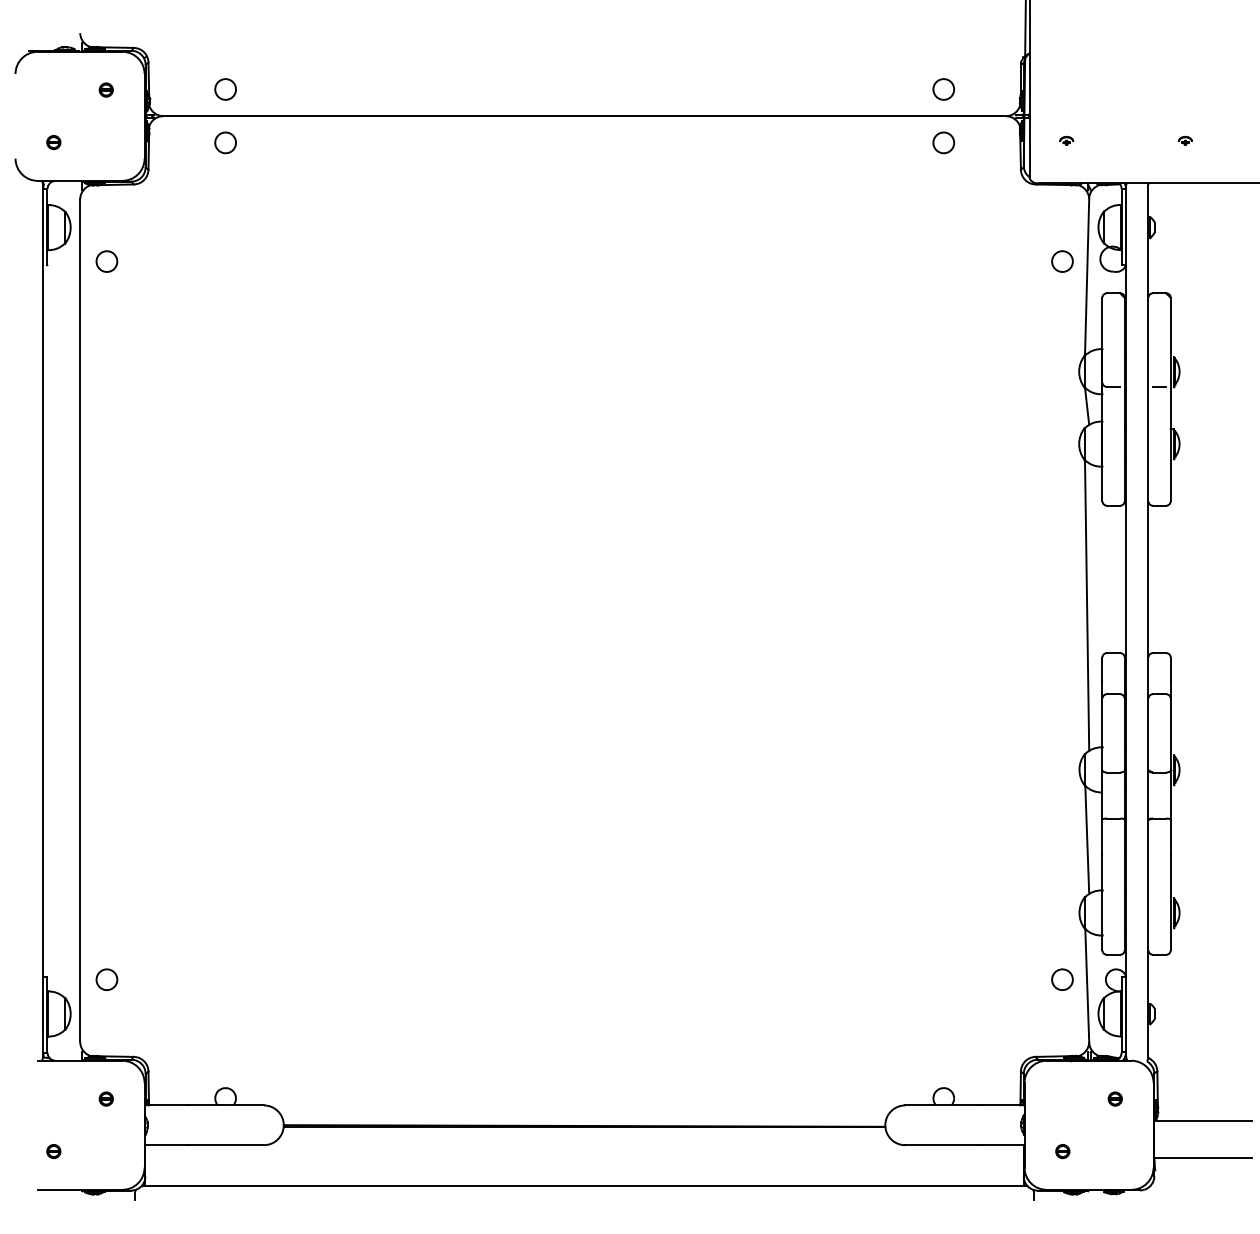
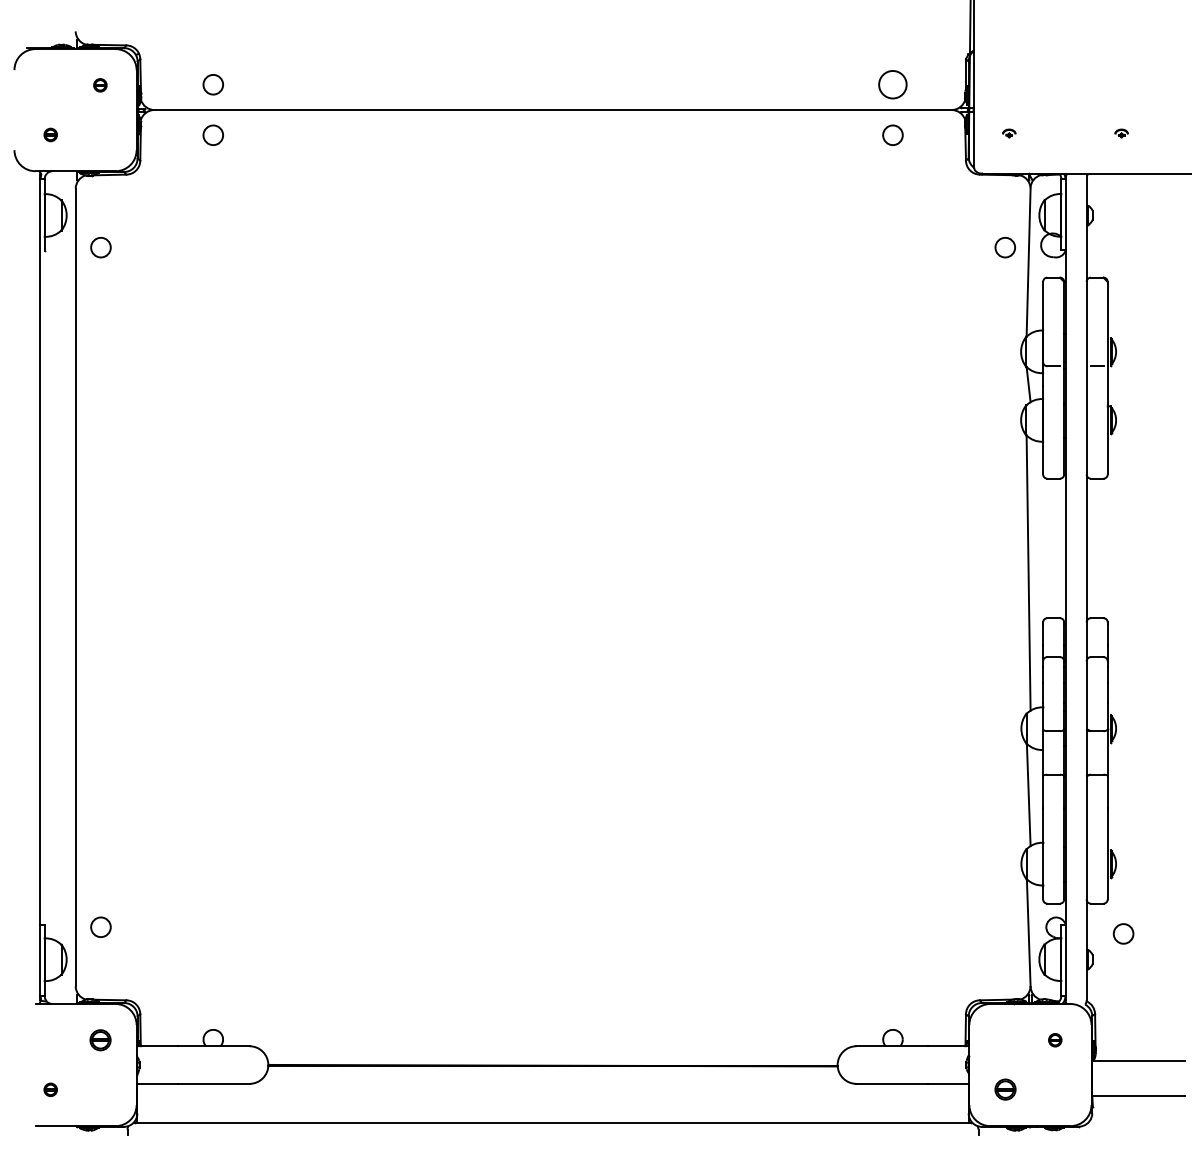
circle: (943, 89) -> (892, 84), size x1.4
circle: (1062, 979) -> (1123, 933), moved
part: (105, 1098) -> (99, 1039), size x1.6
part: (1062, 1151) -> (1005, 1089), size x1.6

